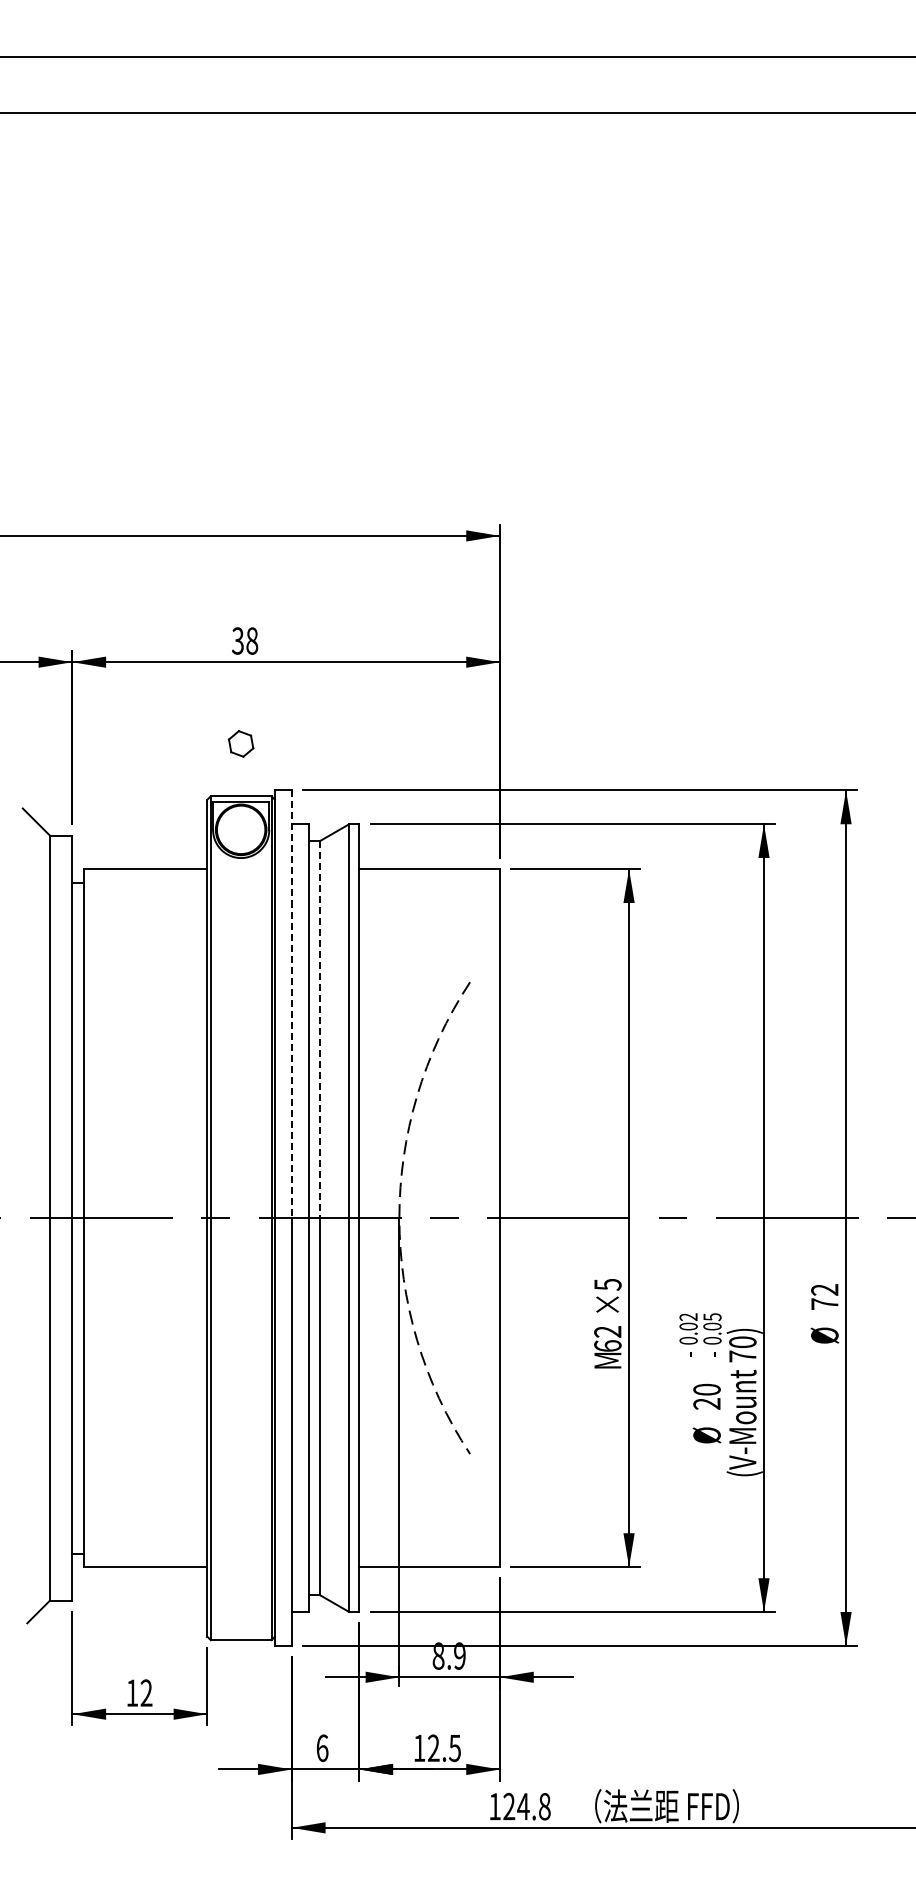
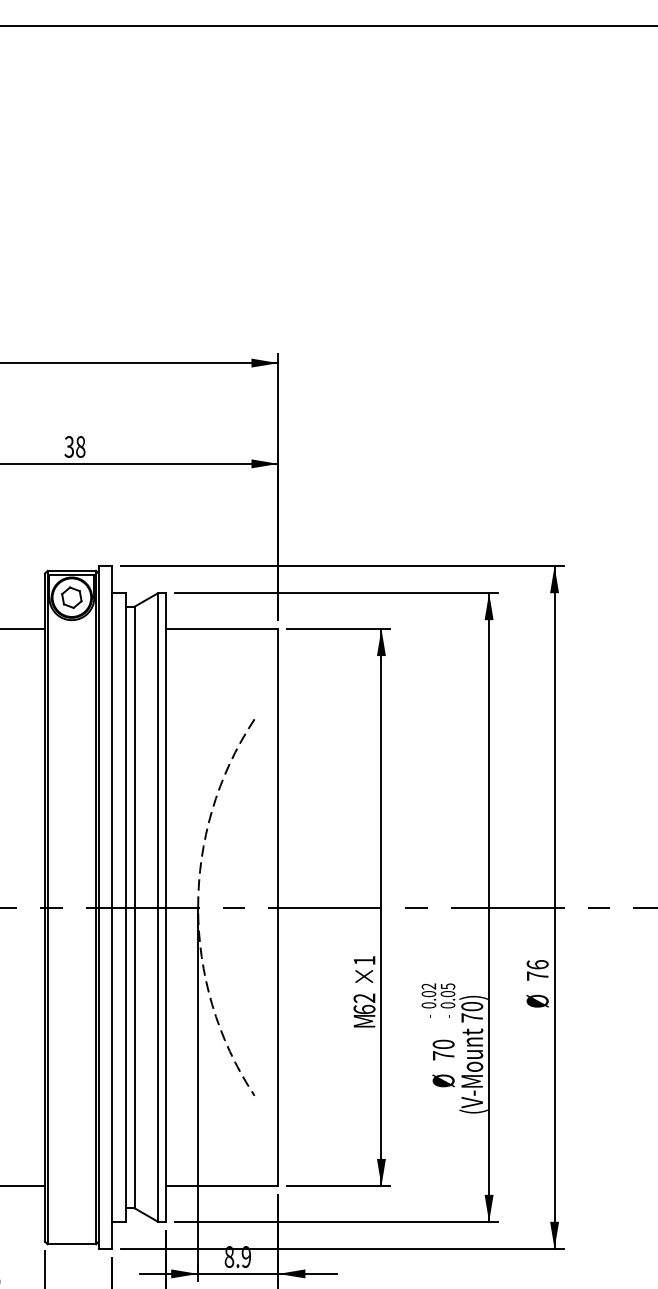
part: (240, 743) -> (71, 597), moved
line: (291, 1004) -> (112, 737), dashed -> solid
line: (319, 1030) -> (134, 757), dashed -> solid
text: (607, 1284) -> (364, 960), ×5 -> ×1
text: (824, 1289) -> (537, 964), 72 -> 76
text: (706, 1403) -> (443, 1055), 20 -> 70

